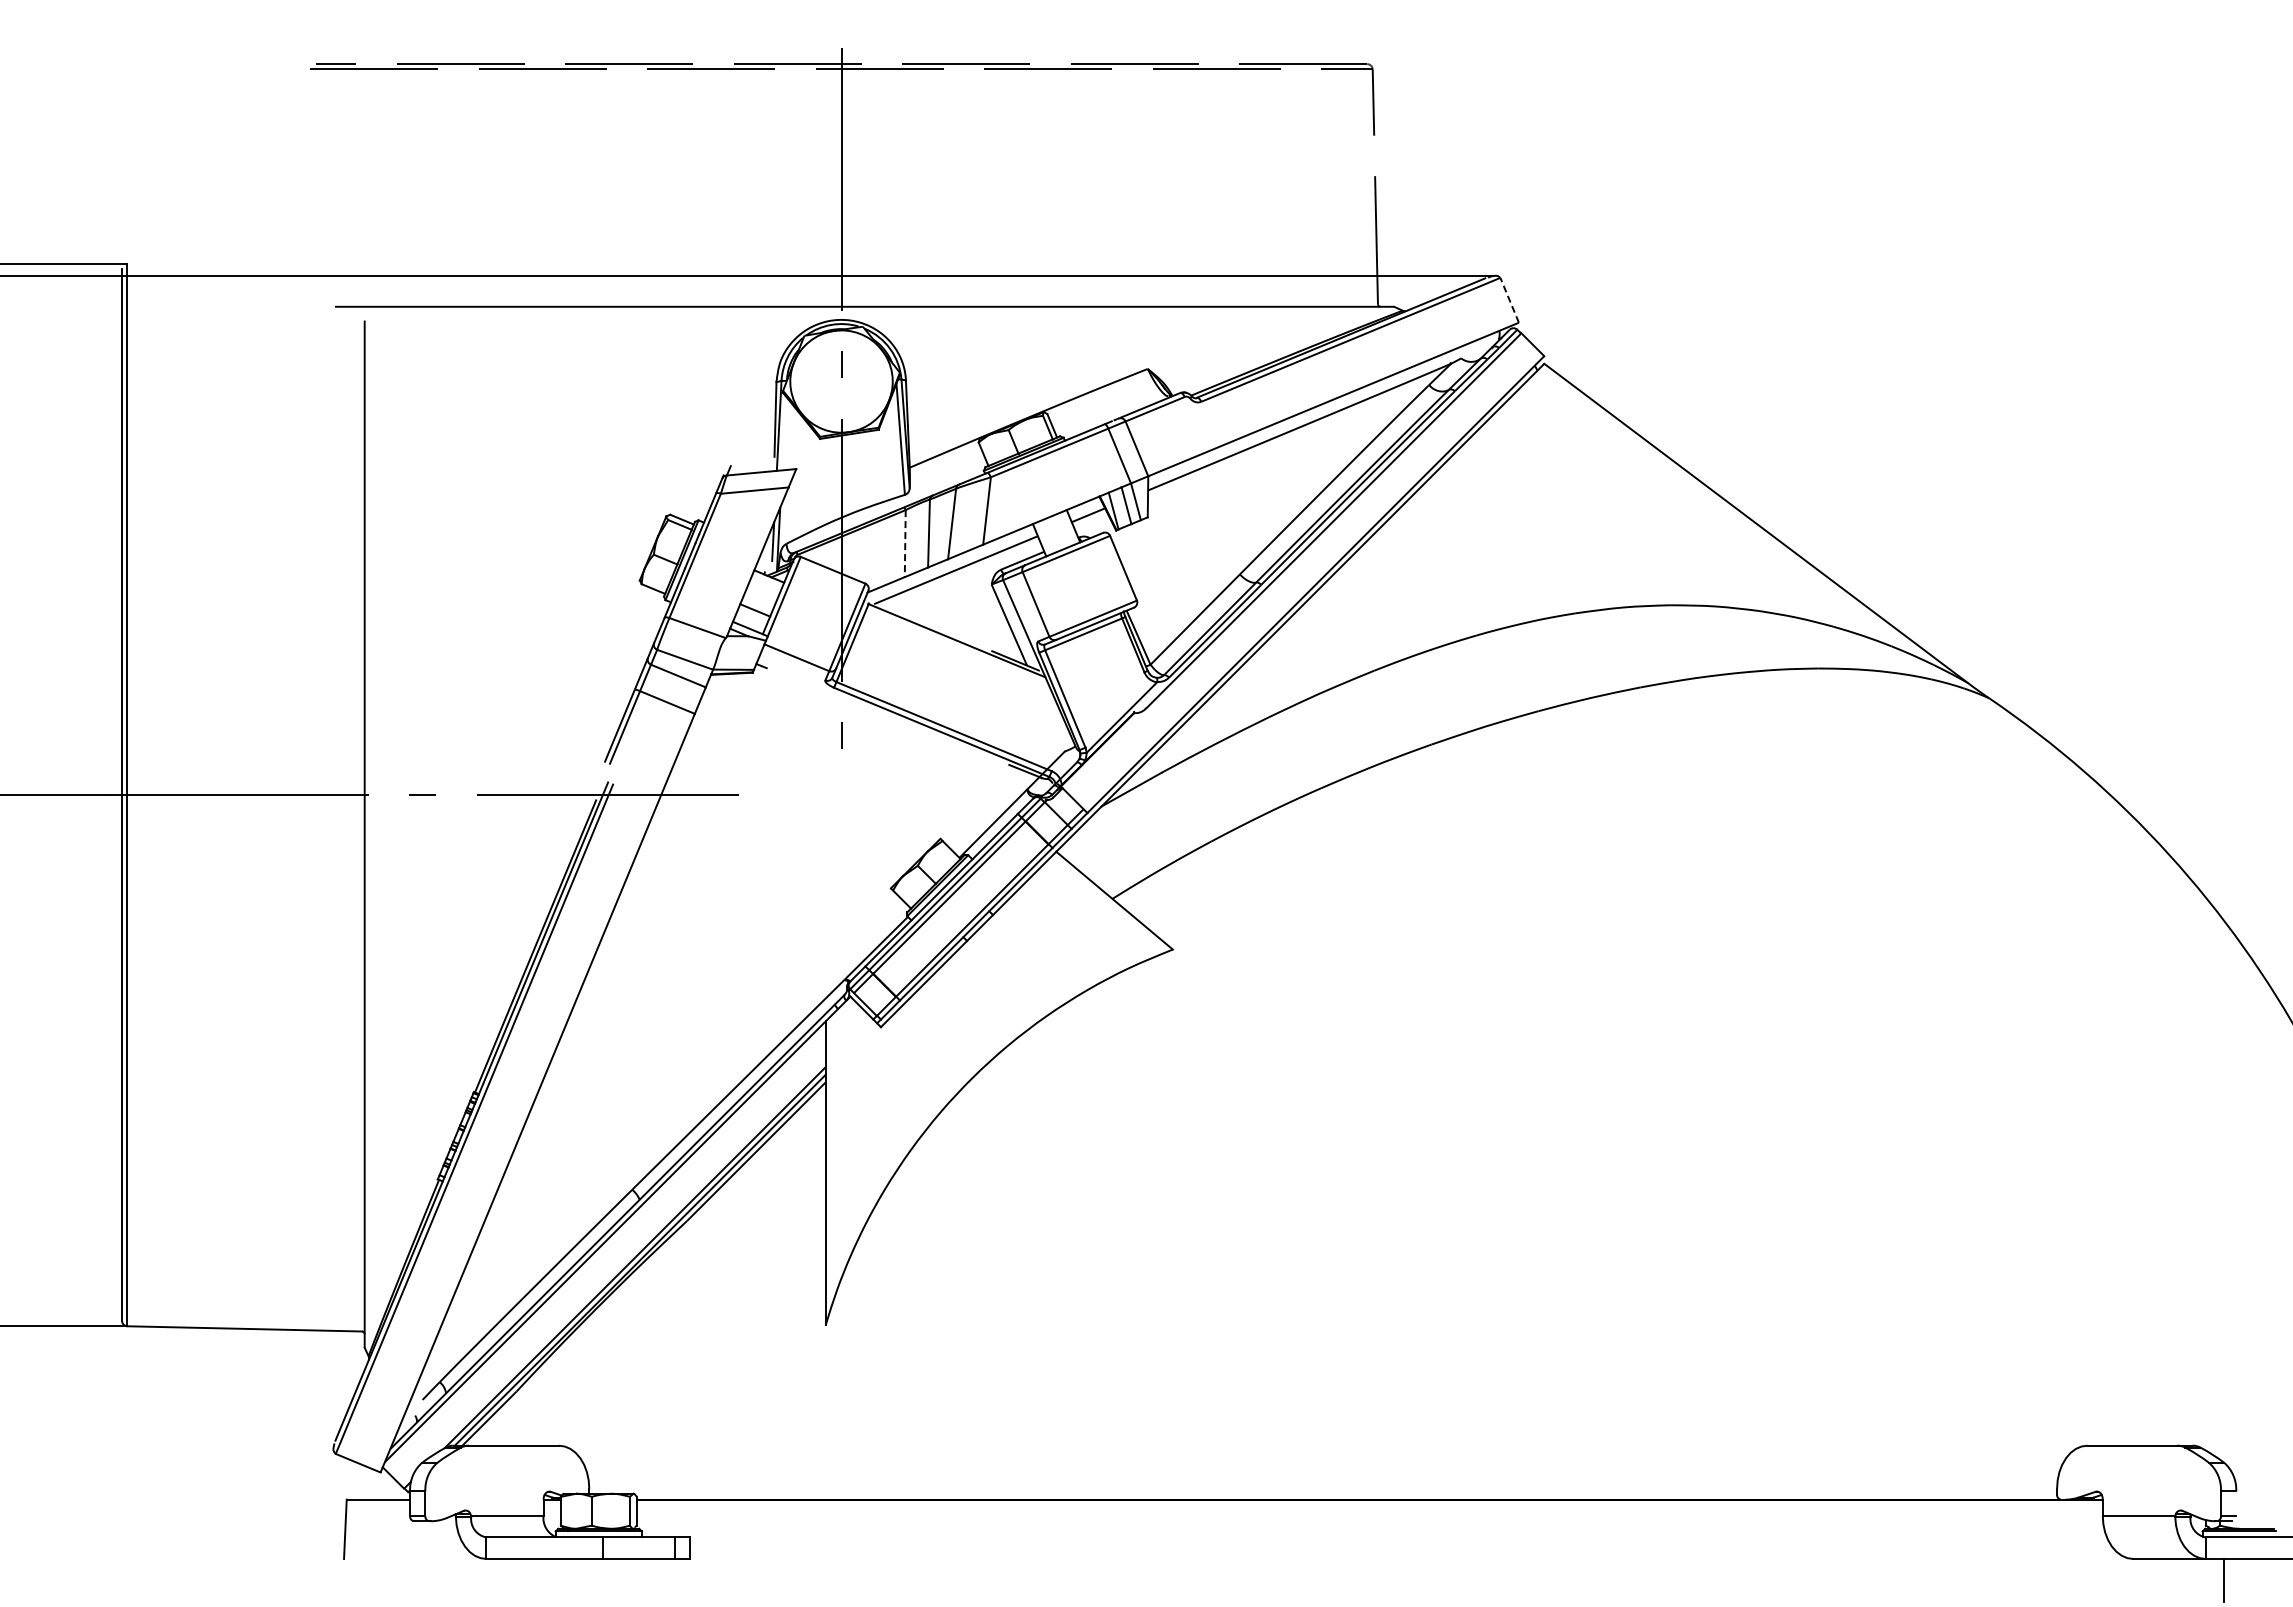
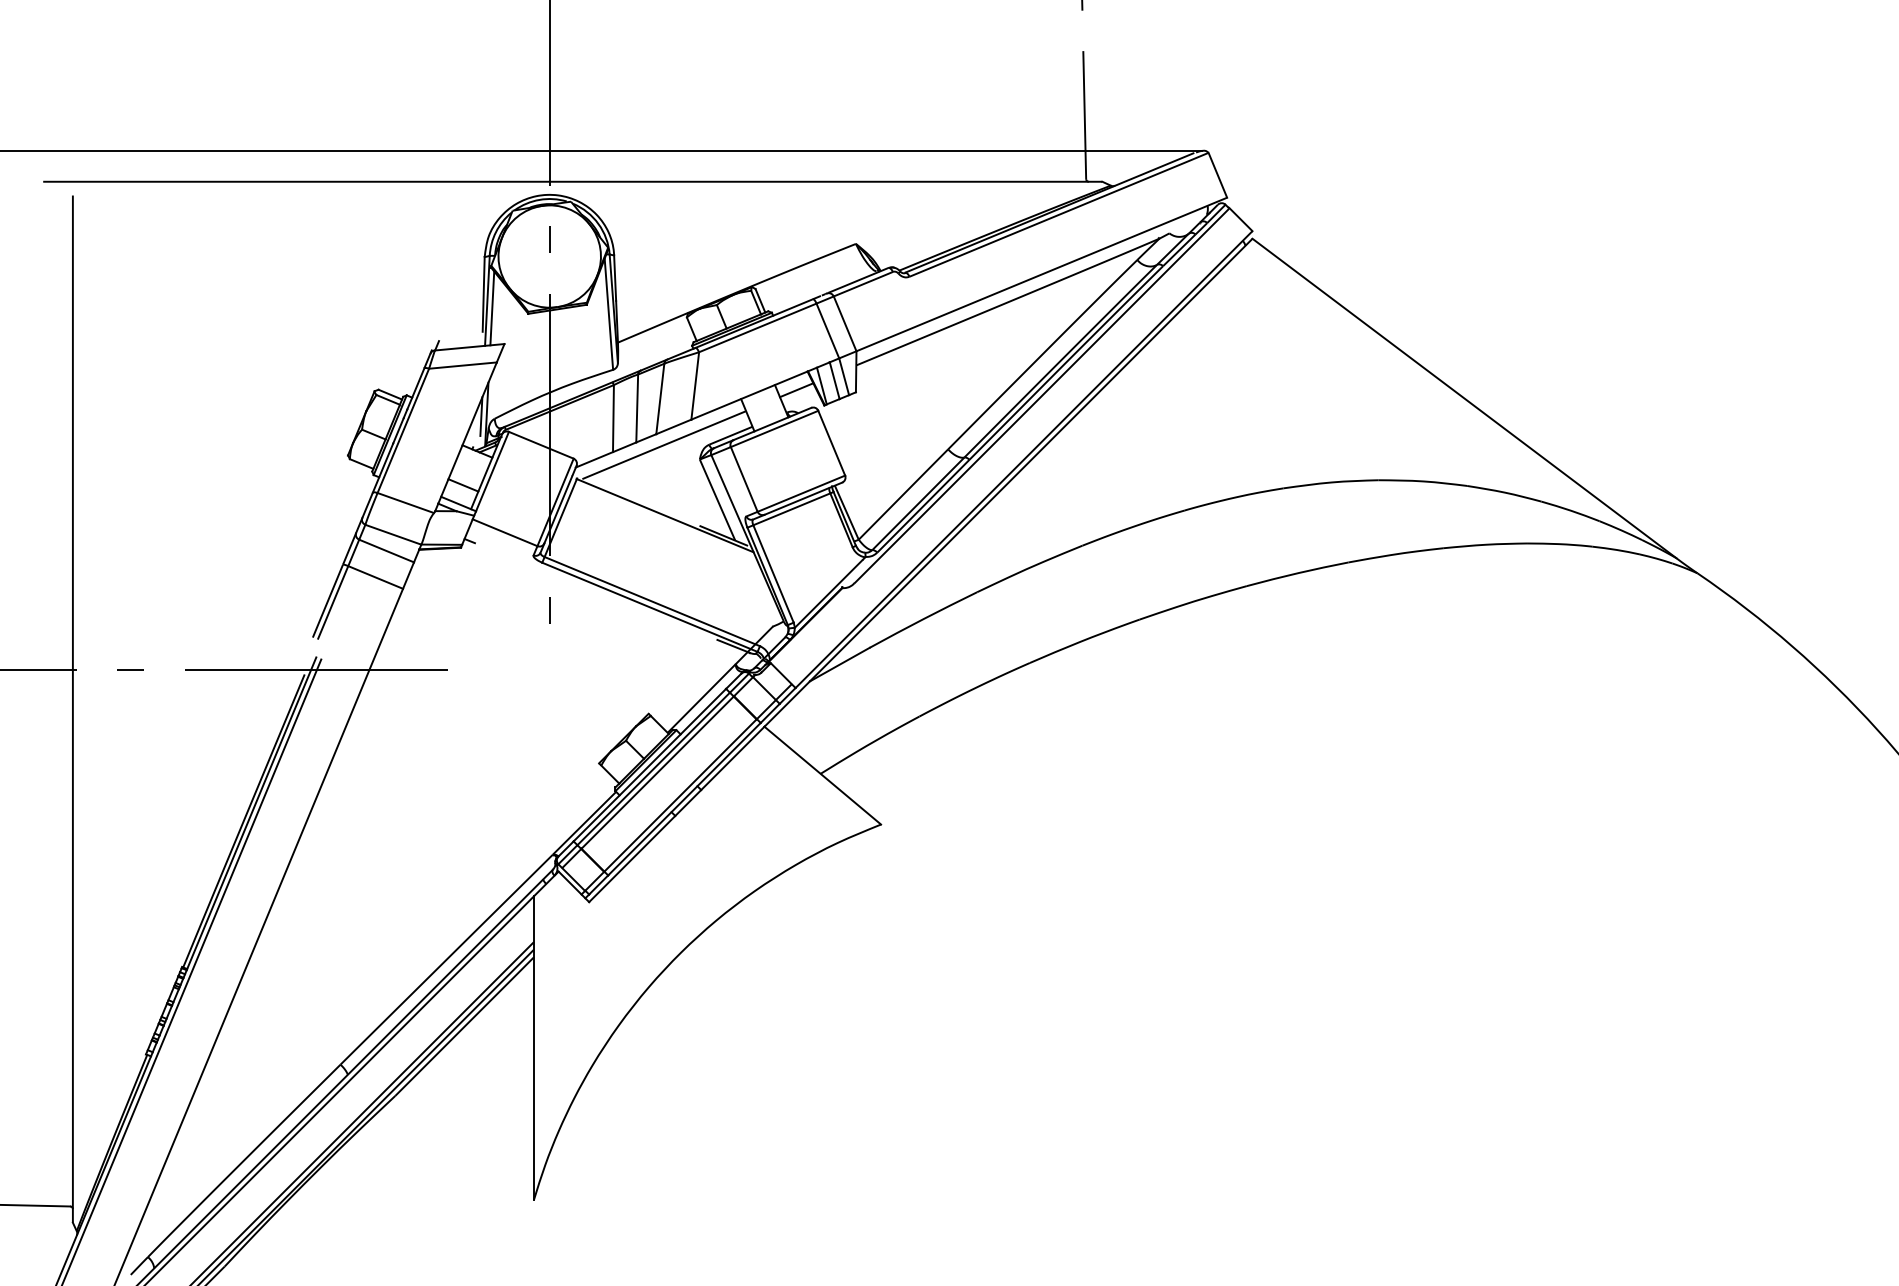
line: (1509, 299) -> (1217, 174), dashed -> solid
line: (784, 433) -> (492, 308), added
line: (905, 543) -> (613, 418), dashed -> solid

